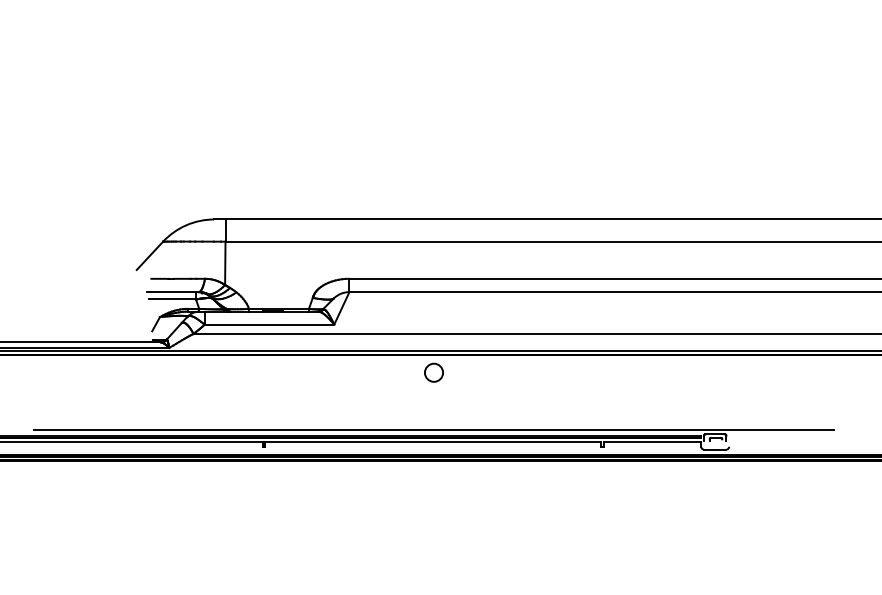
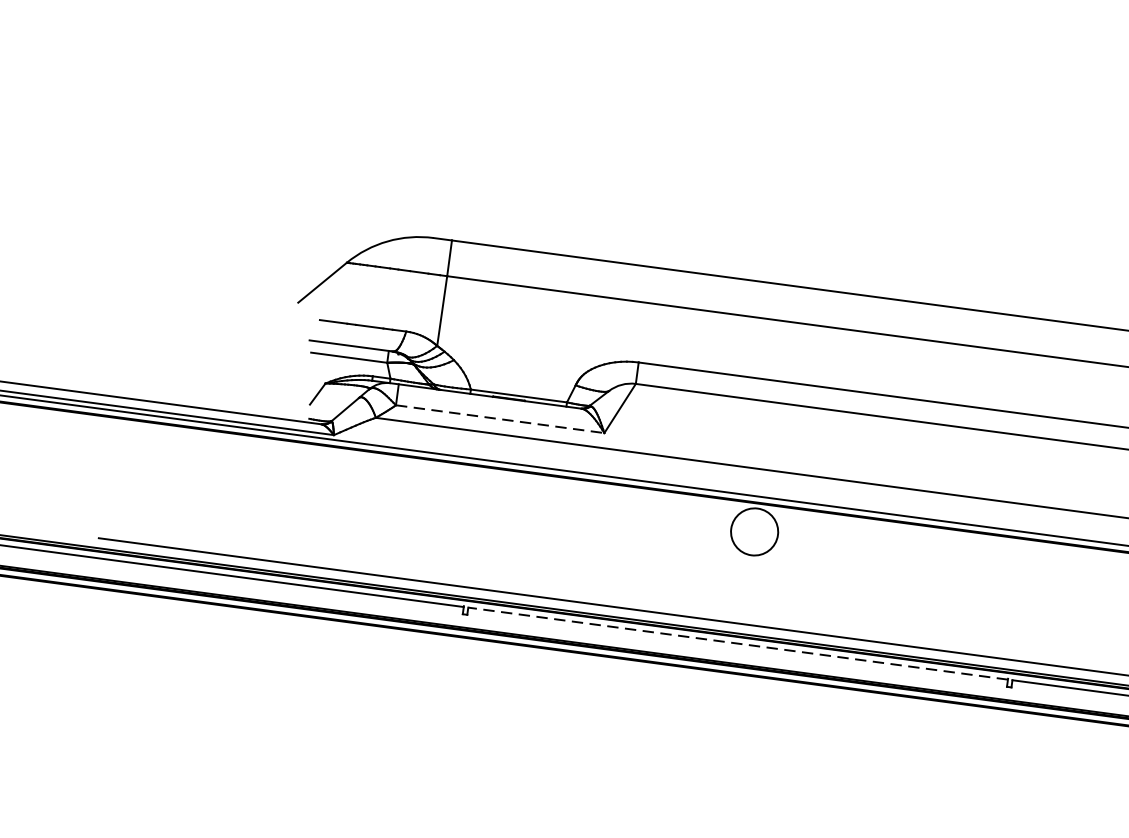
line: (269, 324) -> (500, 418), solid -> dashed
circle: (433, 372) -> (753, 531), size x1.6
line: (433, 442) -> (738, 644), solid -> dashed

